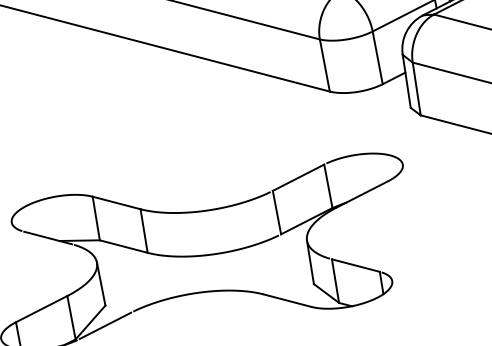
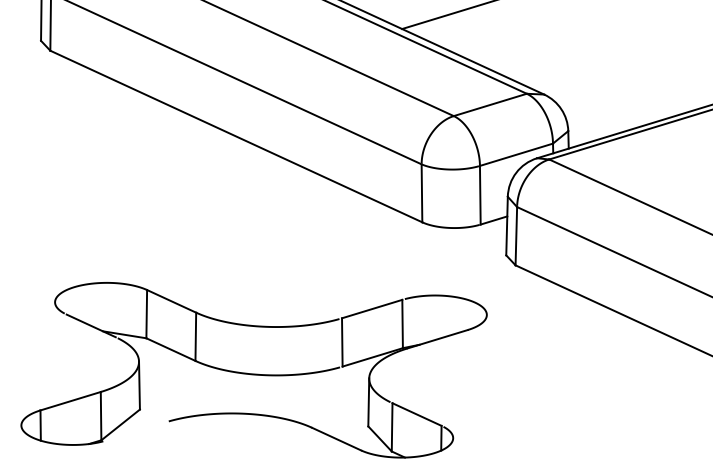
line: (104, 326) -> (135, 431), removed

